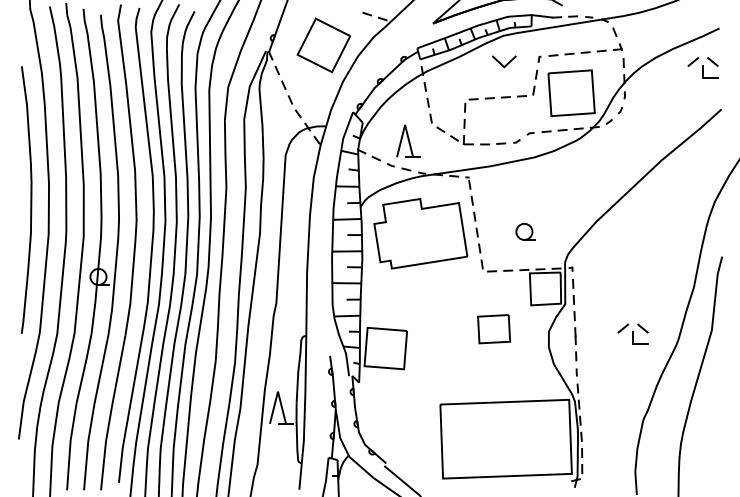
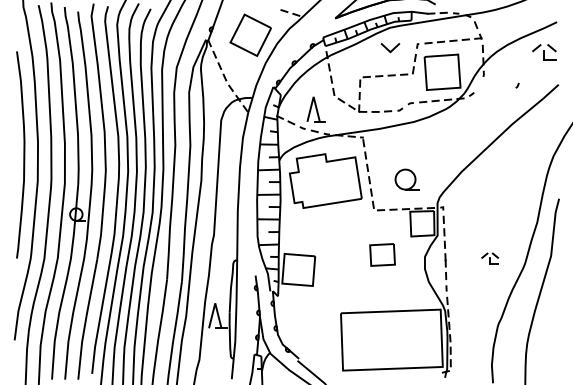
line: (620, 110) -> (517, 85), moved
part: (525, 231) -> (406, 179), size x1.6
part: (632, 333) -> (489, 258), size x0.7

